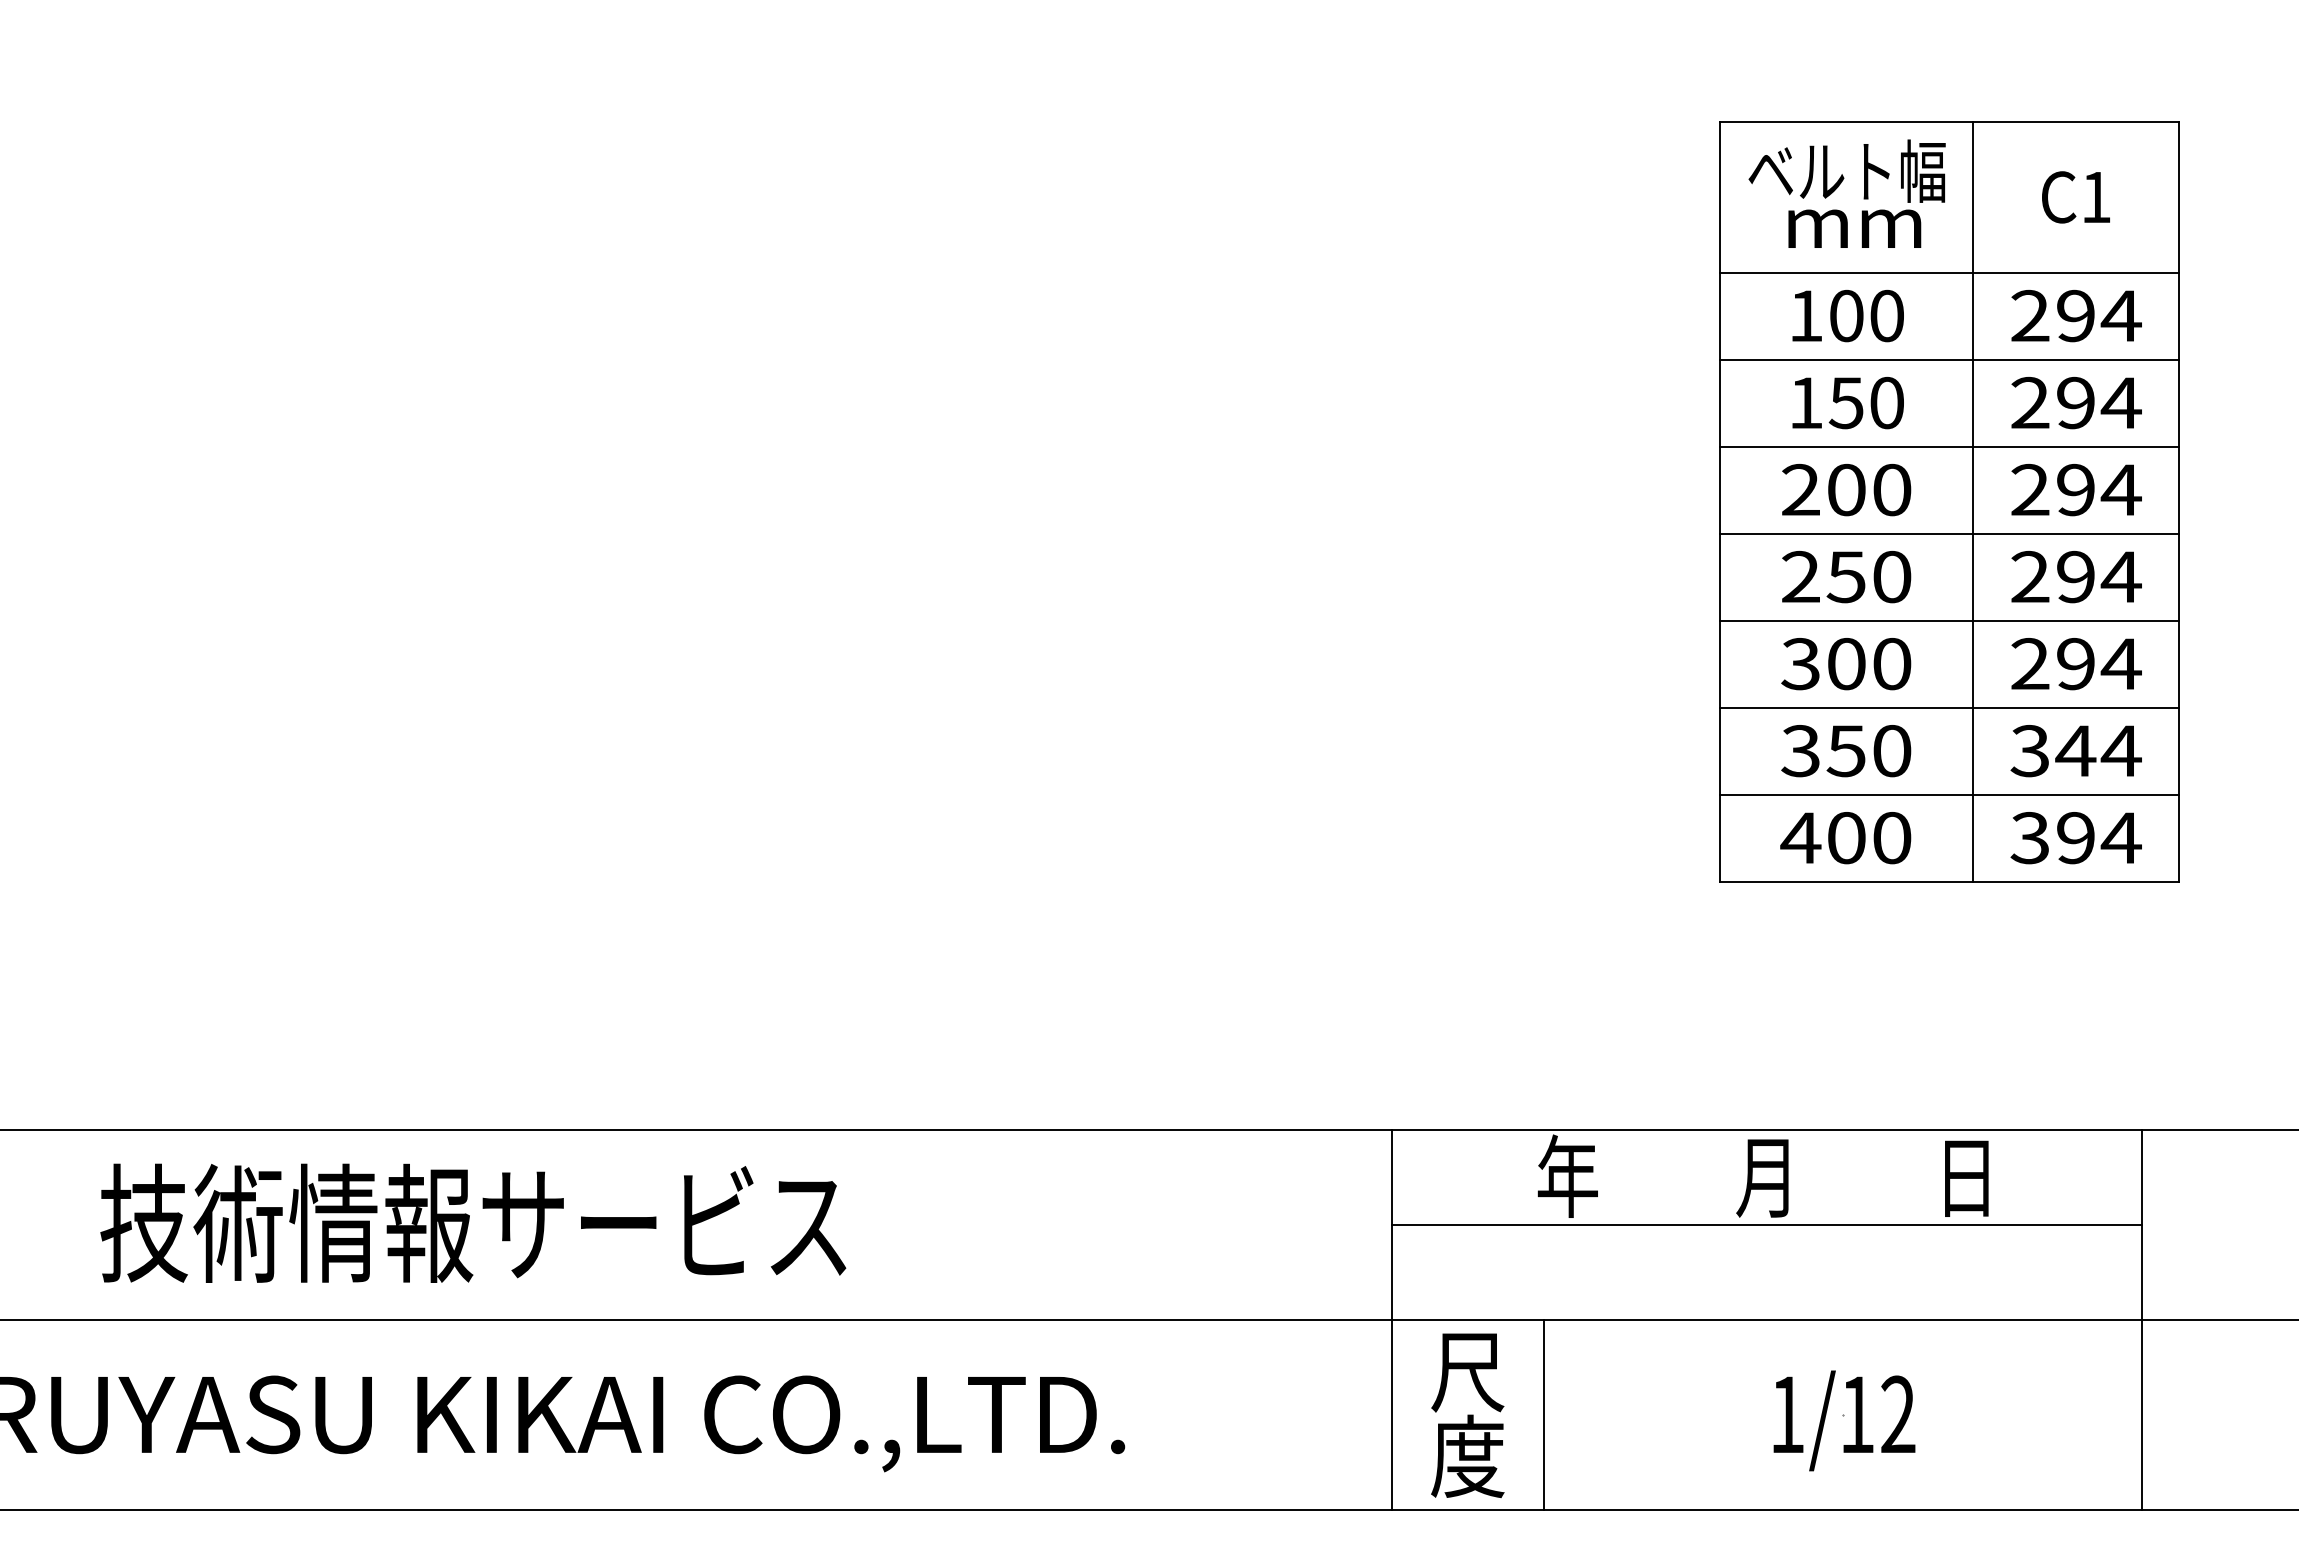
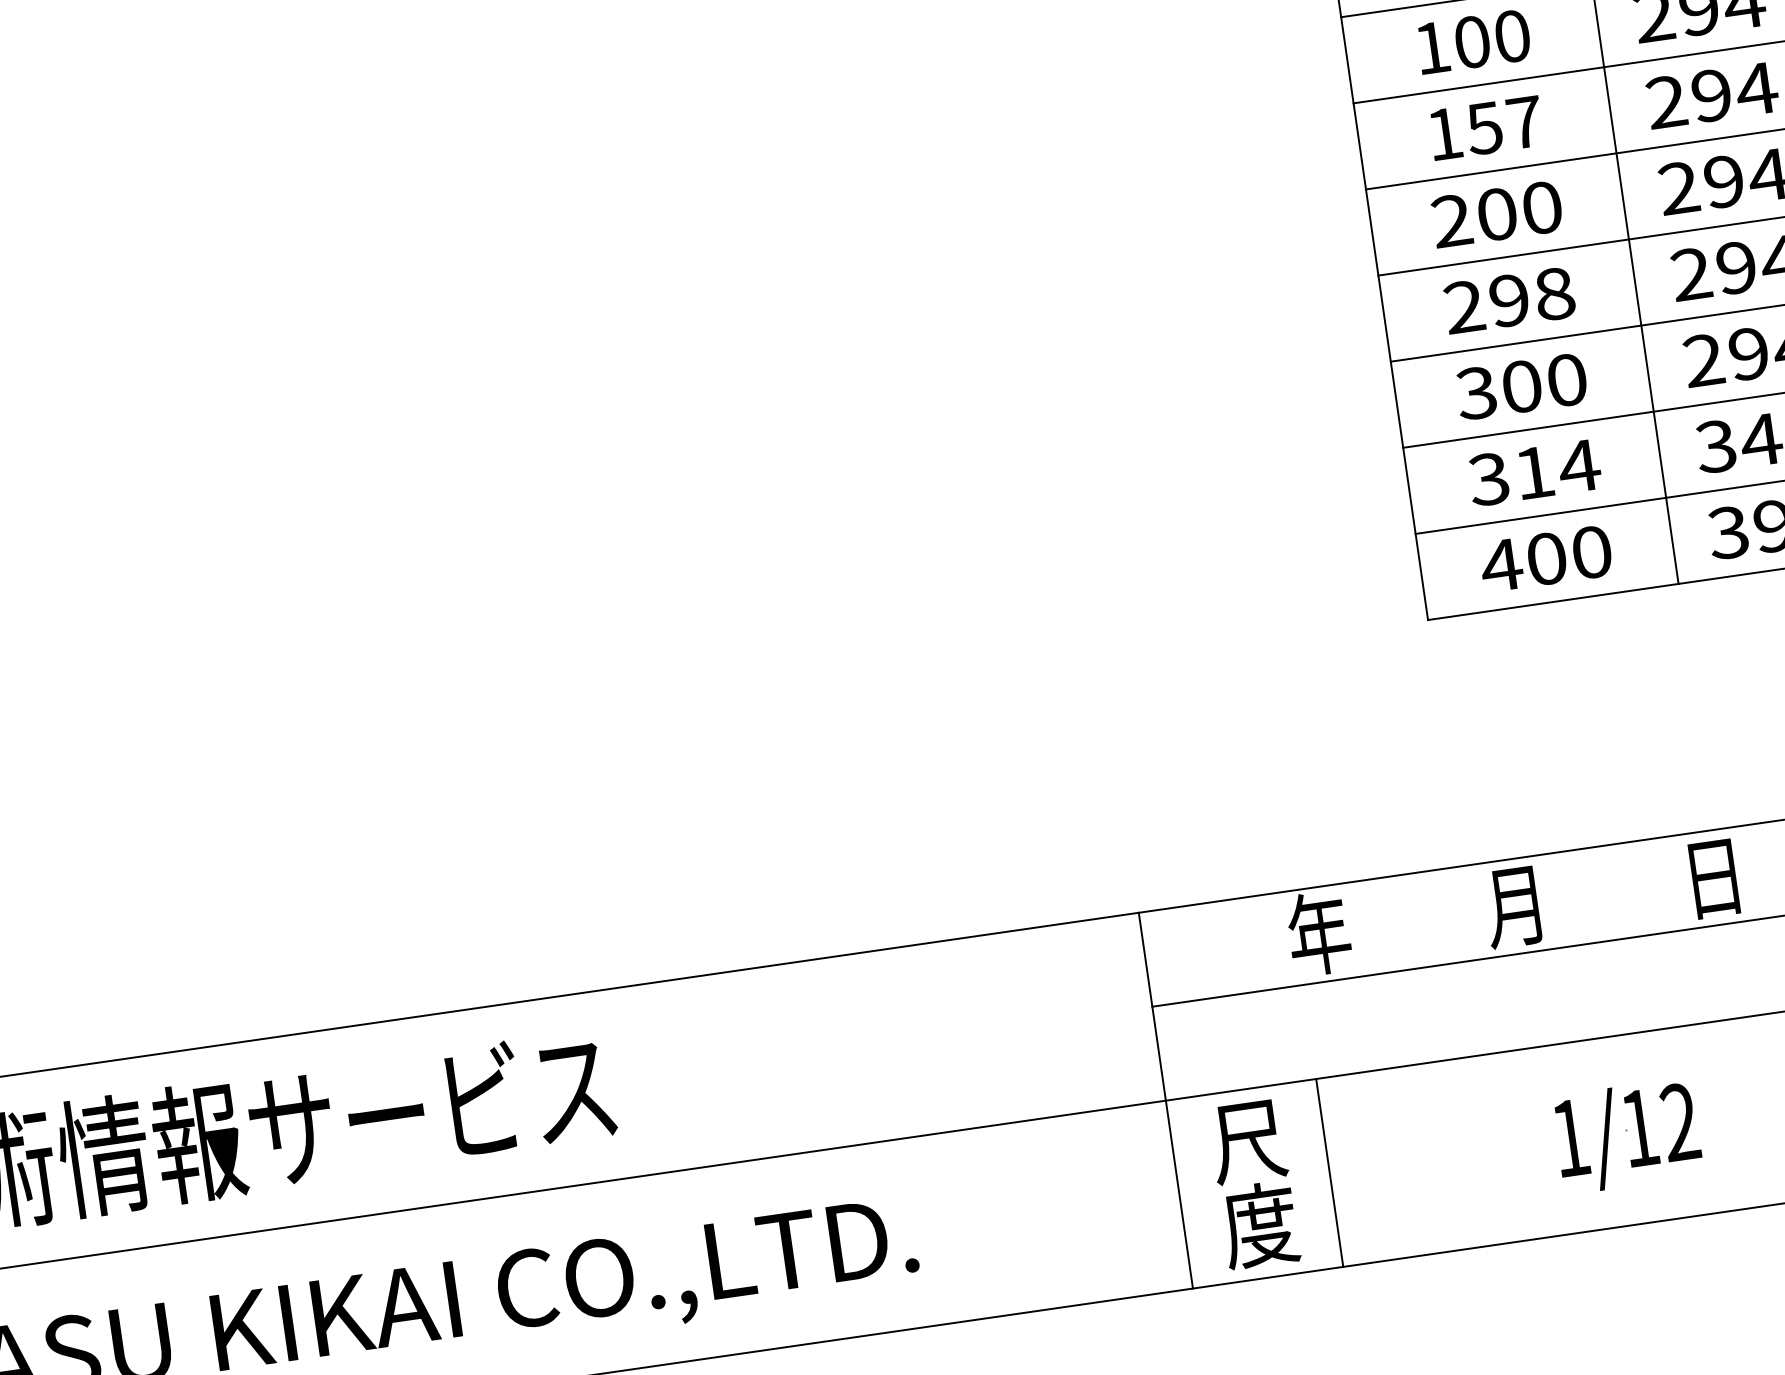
text: (1887, 402) -> (1525, 121), 150 -> 157
text: (1868, 576) -> (1531, 296), 250 -> 298
text: (1869, 751) -> (1557, 469), 350 -> 314

